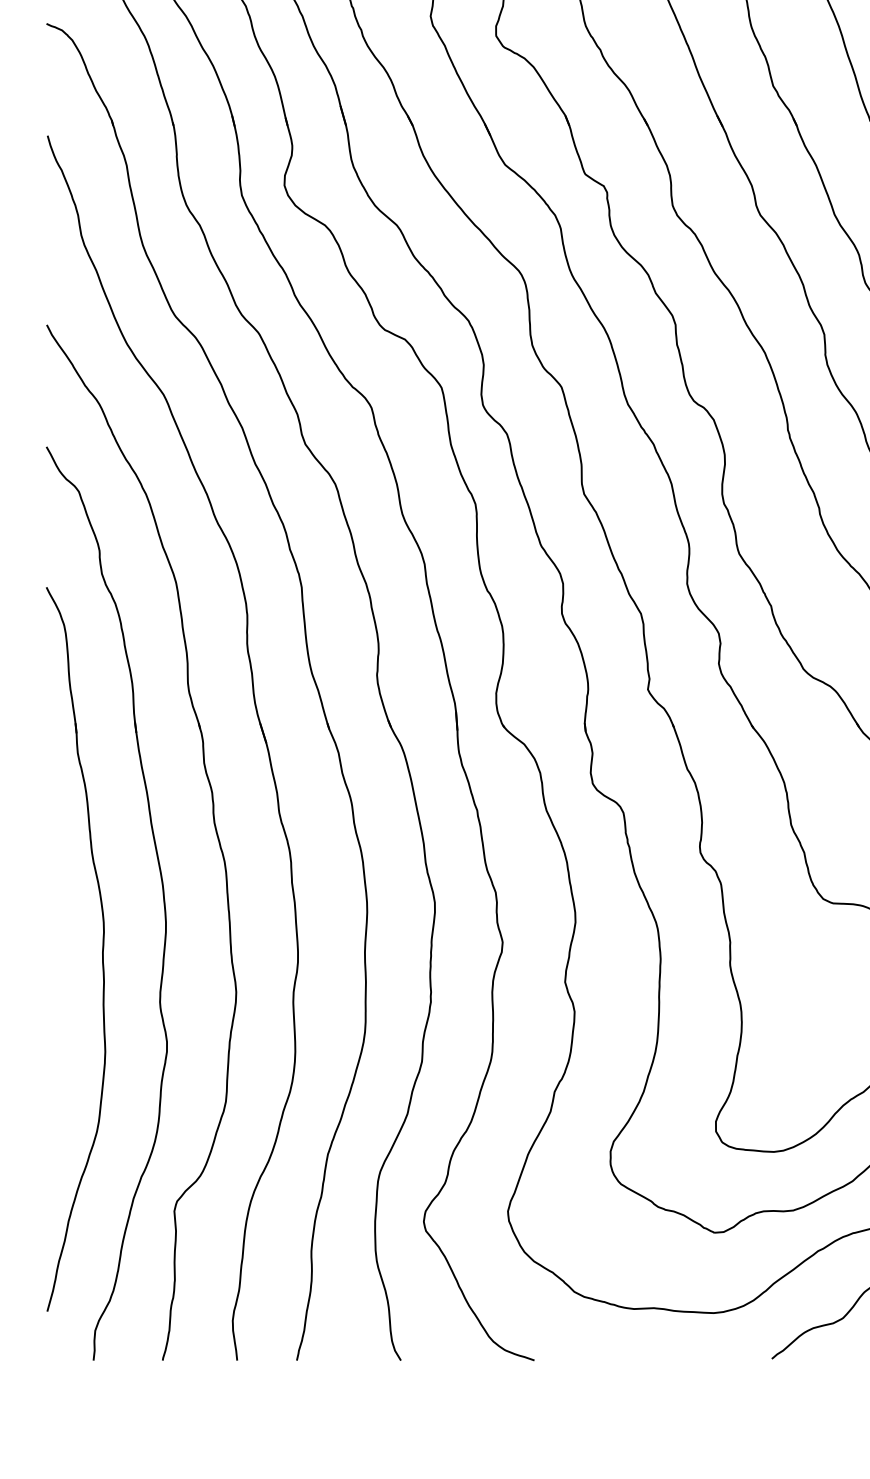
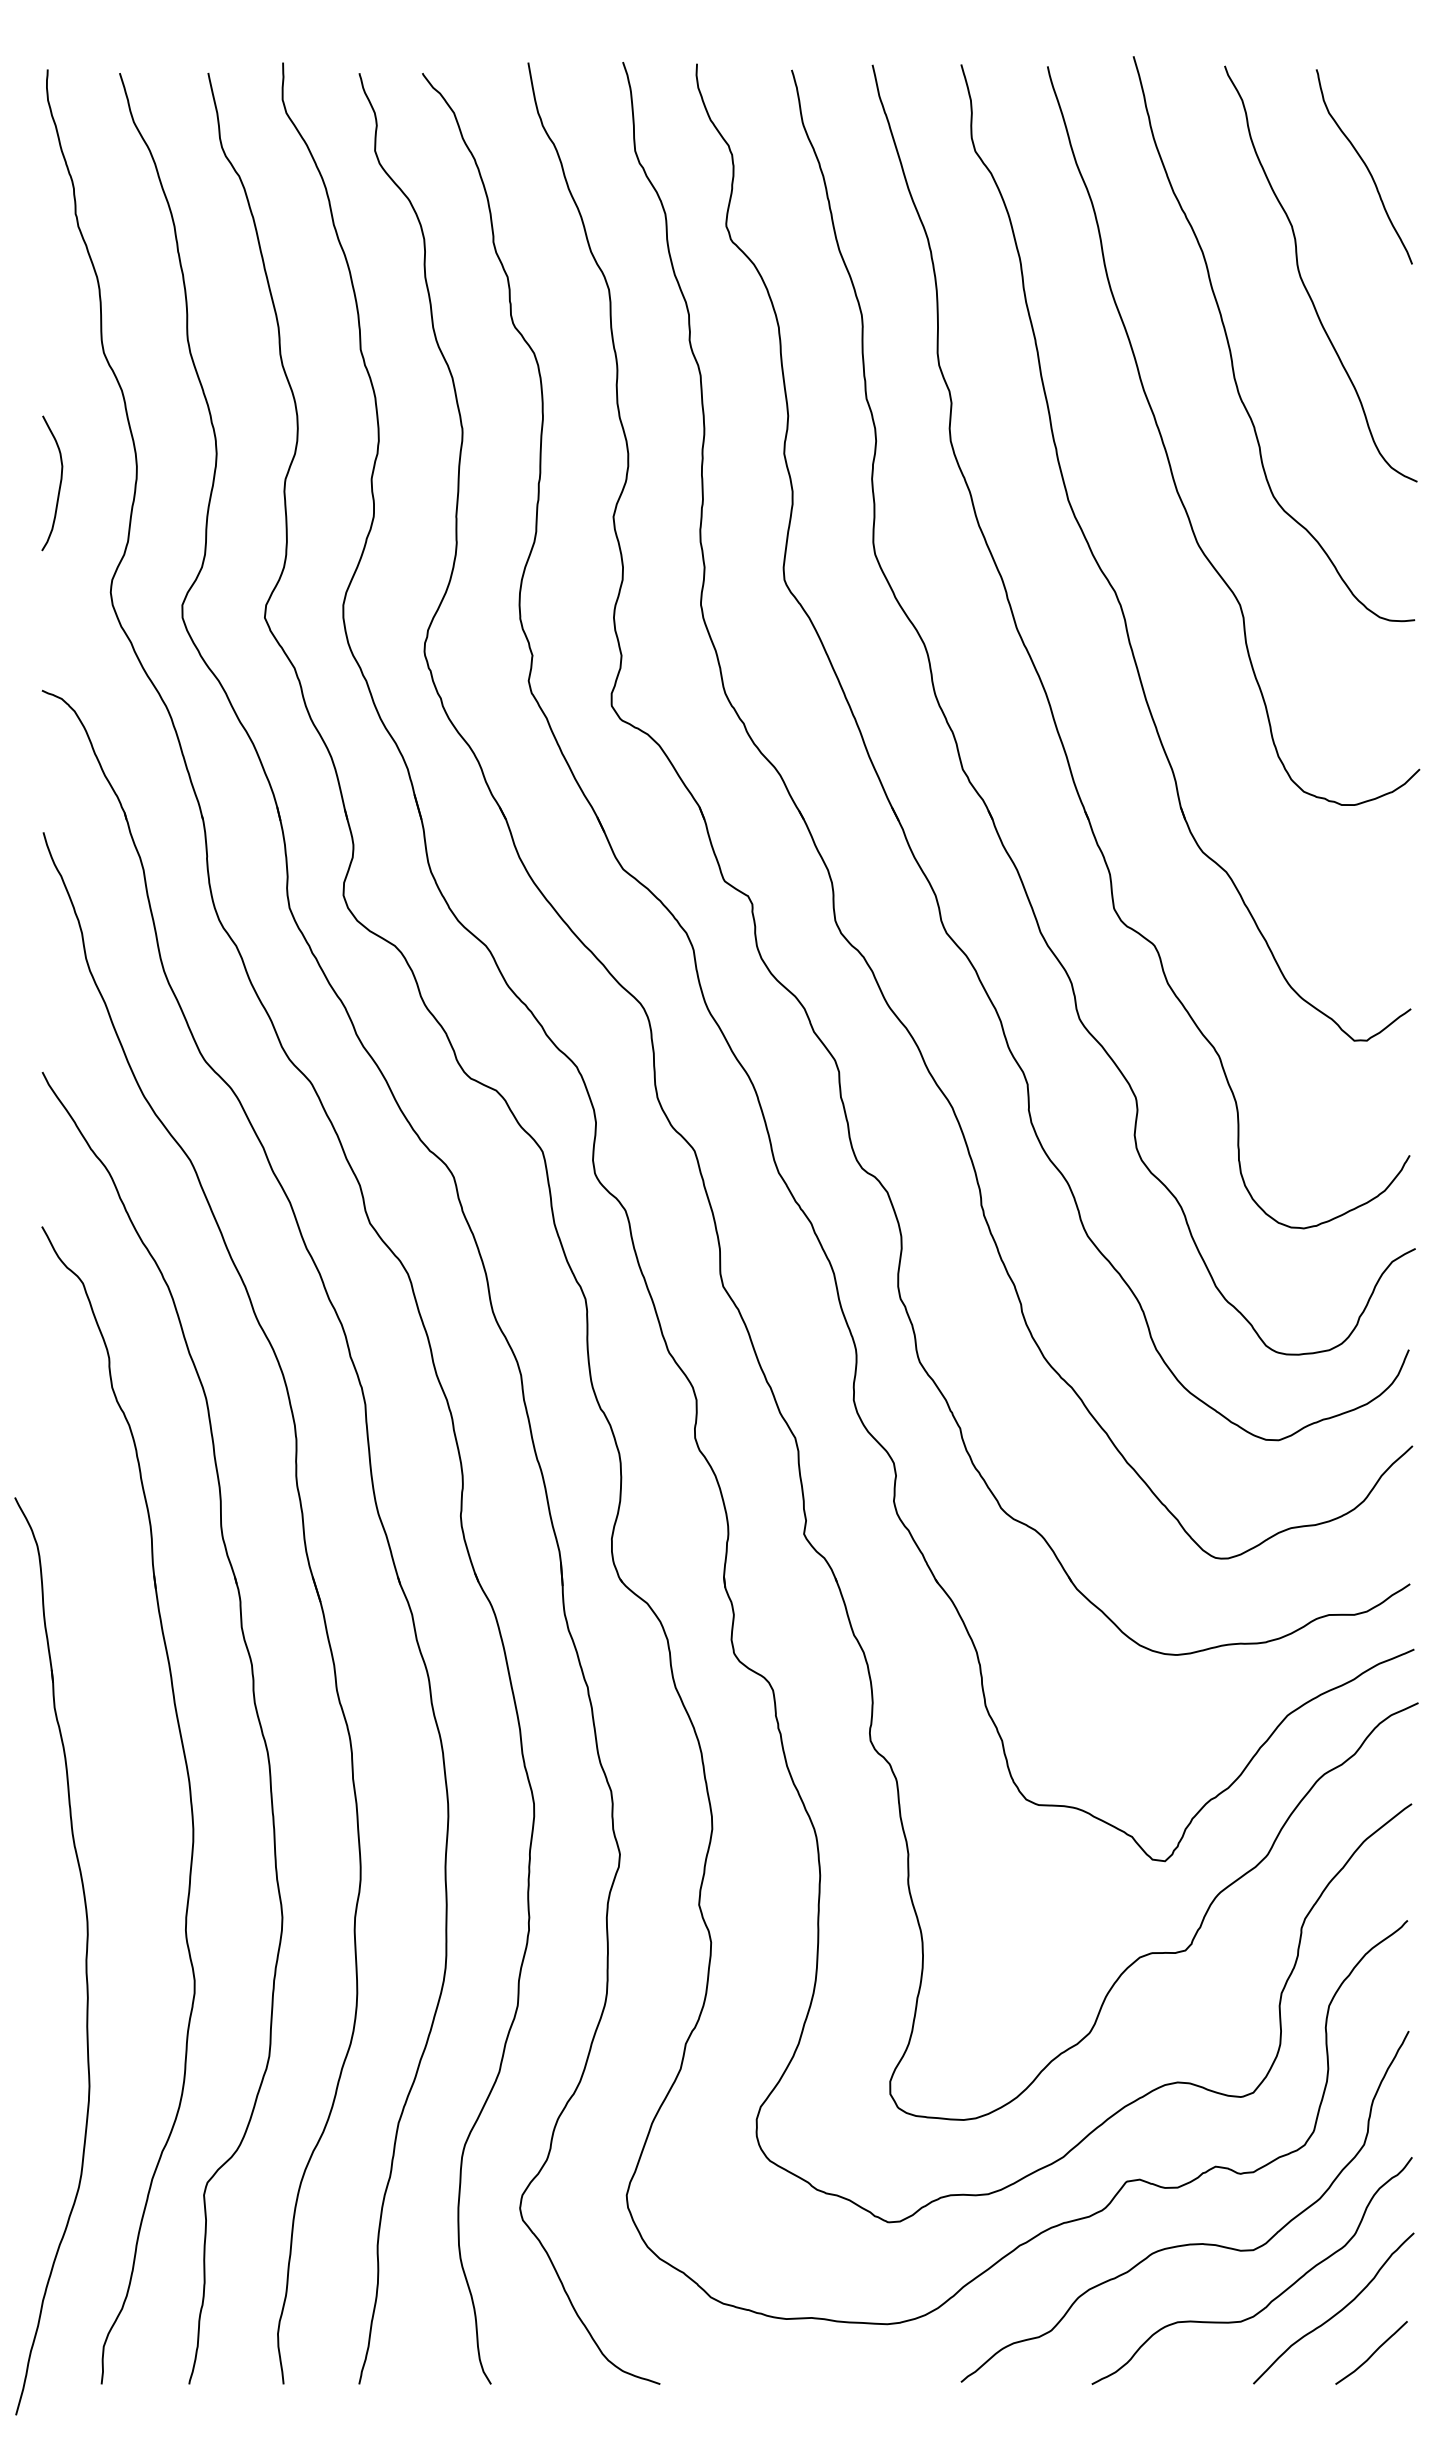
part: (102, 949) -> (85, 1956), moved

